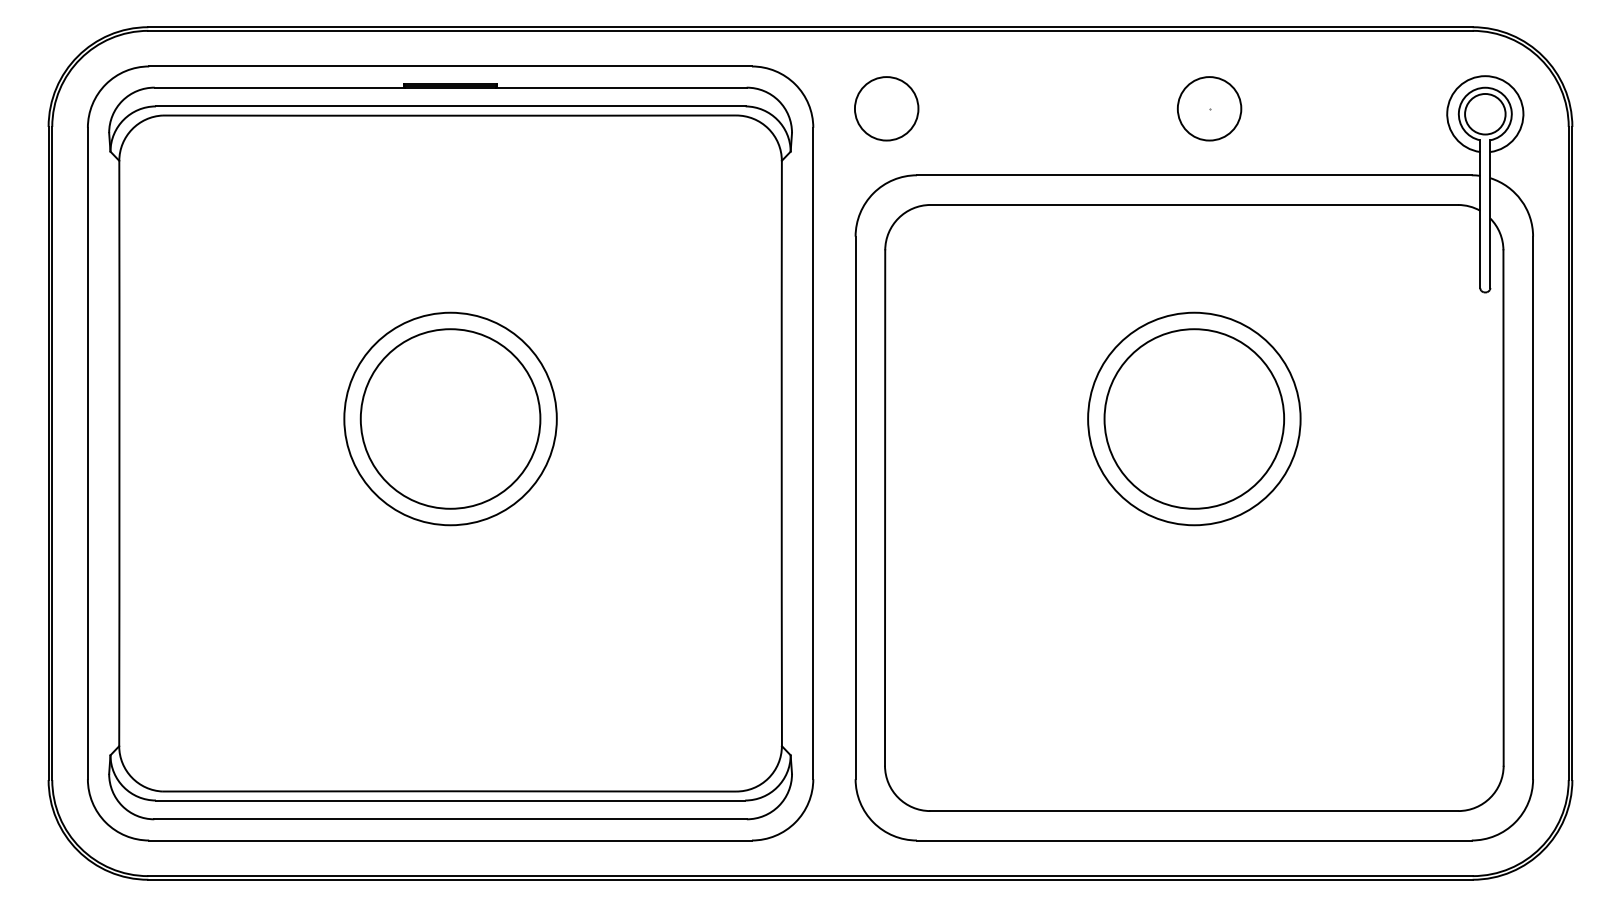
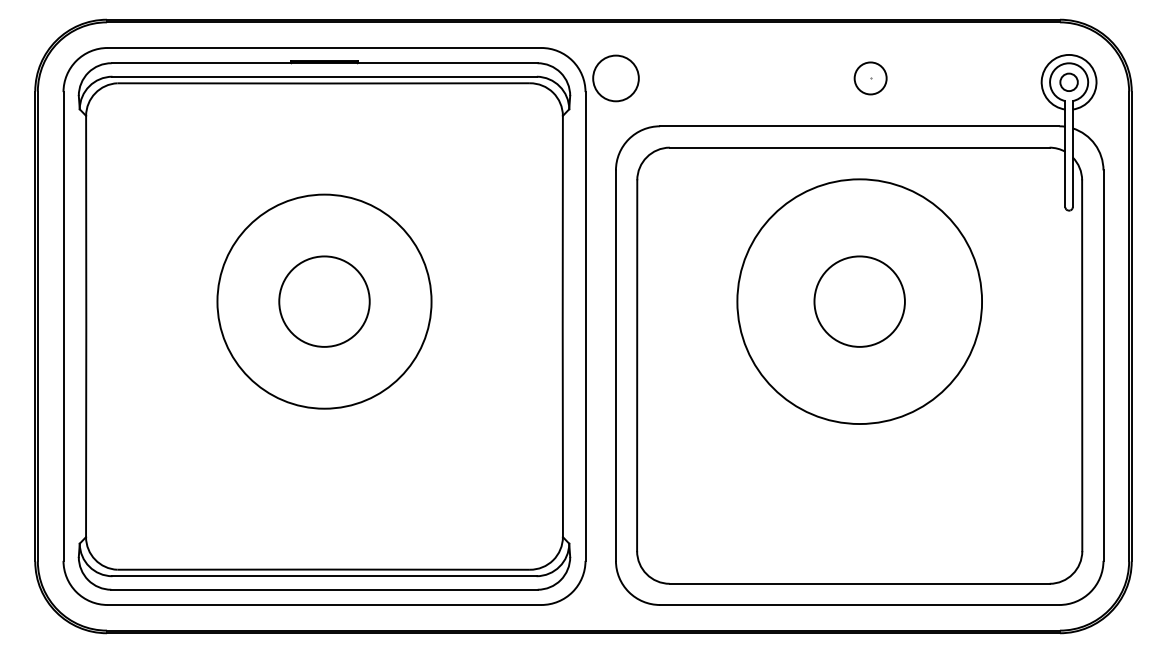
circle: (886, 108) -> (615, 78), moved
circle: (1209, 108) -> (870, 78), size x0.7
circle: (1485, 113) -> (1069, 81), size x0.6
circle: (450, 418) -> (324, 301), size x0.7
circle: (450, 418) -> (324, 301), size x1.4
circle: (1194, 418) -> (859, 301), size x0.7
circle: (1194, 418) -> (859, 301), size x1.6

